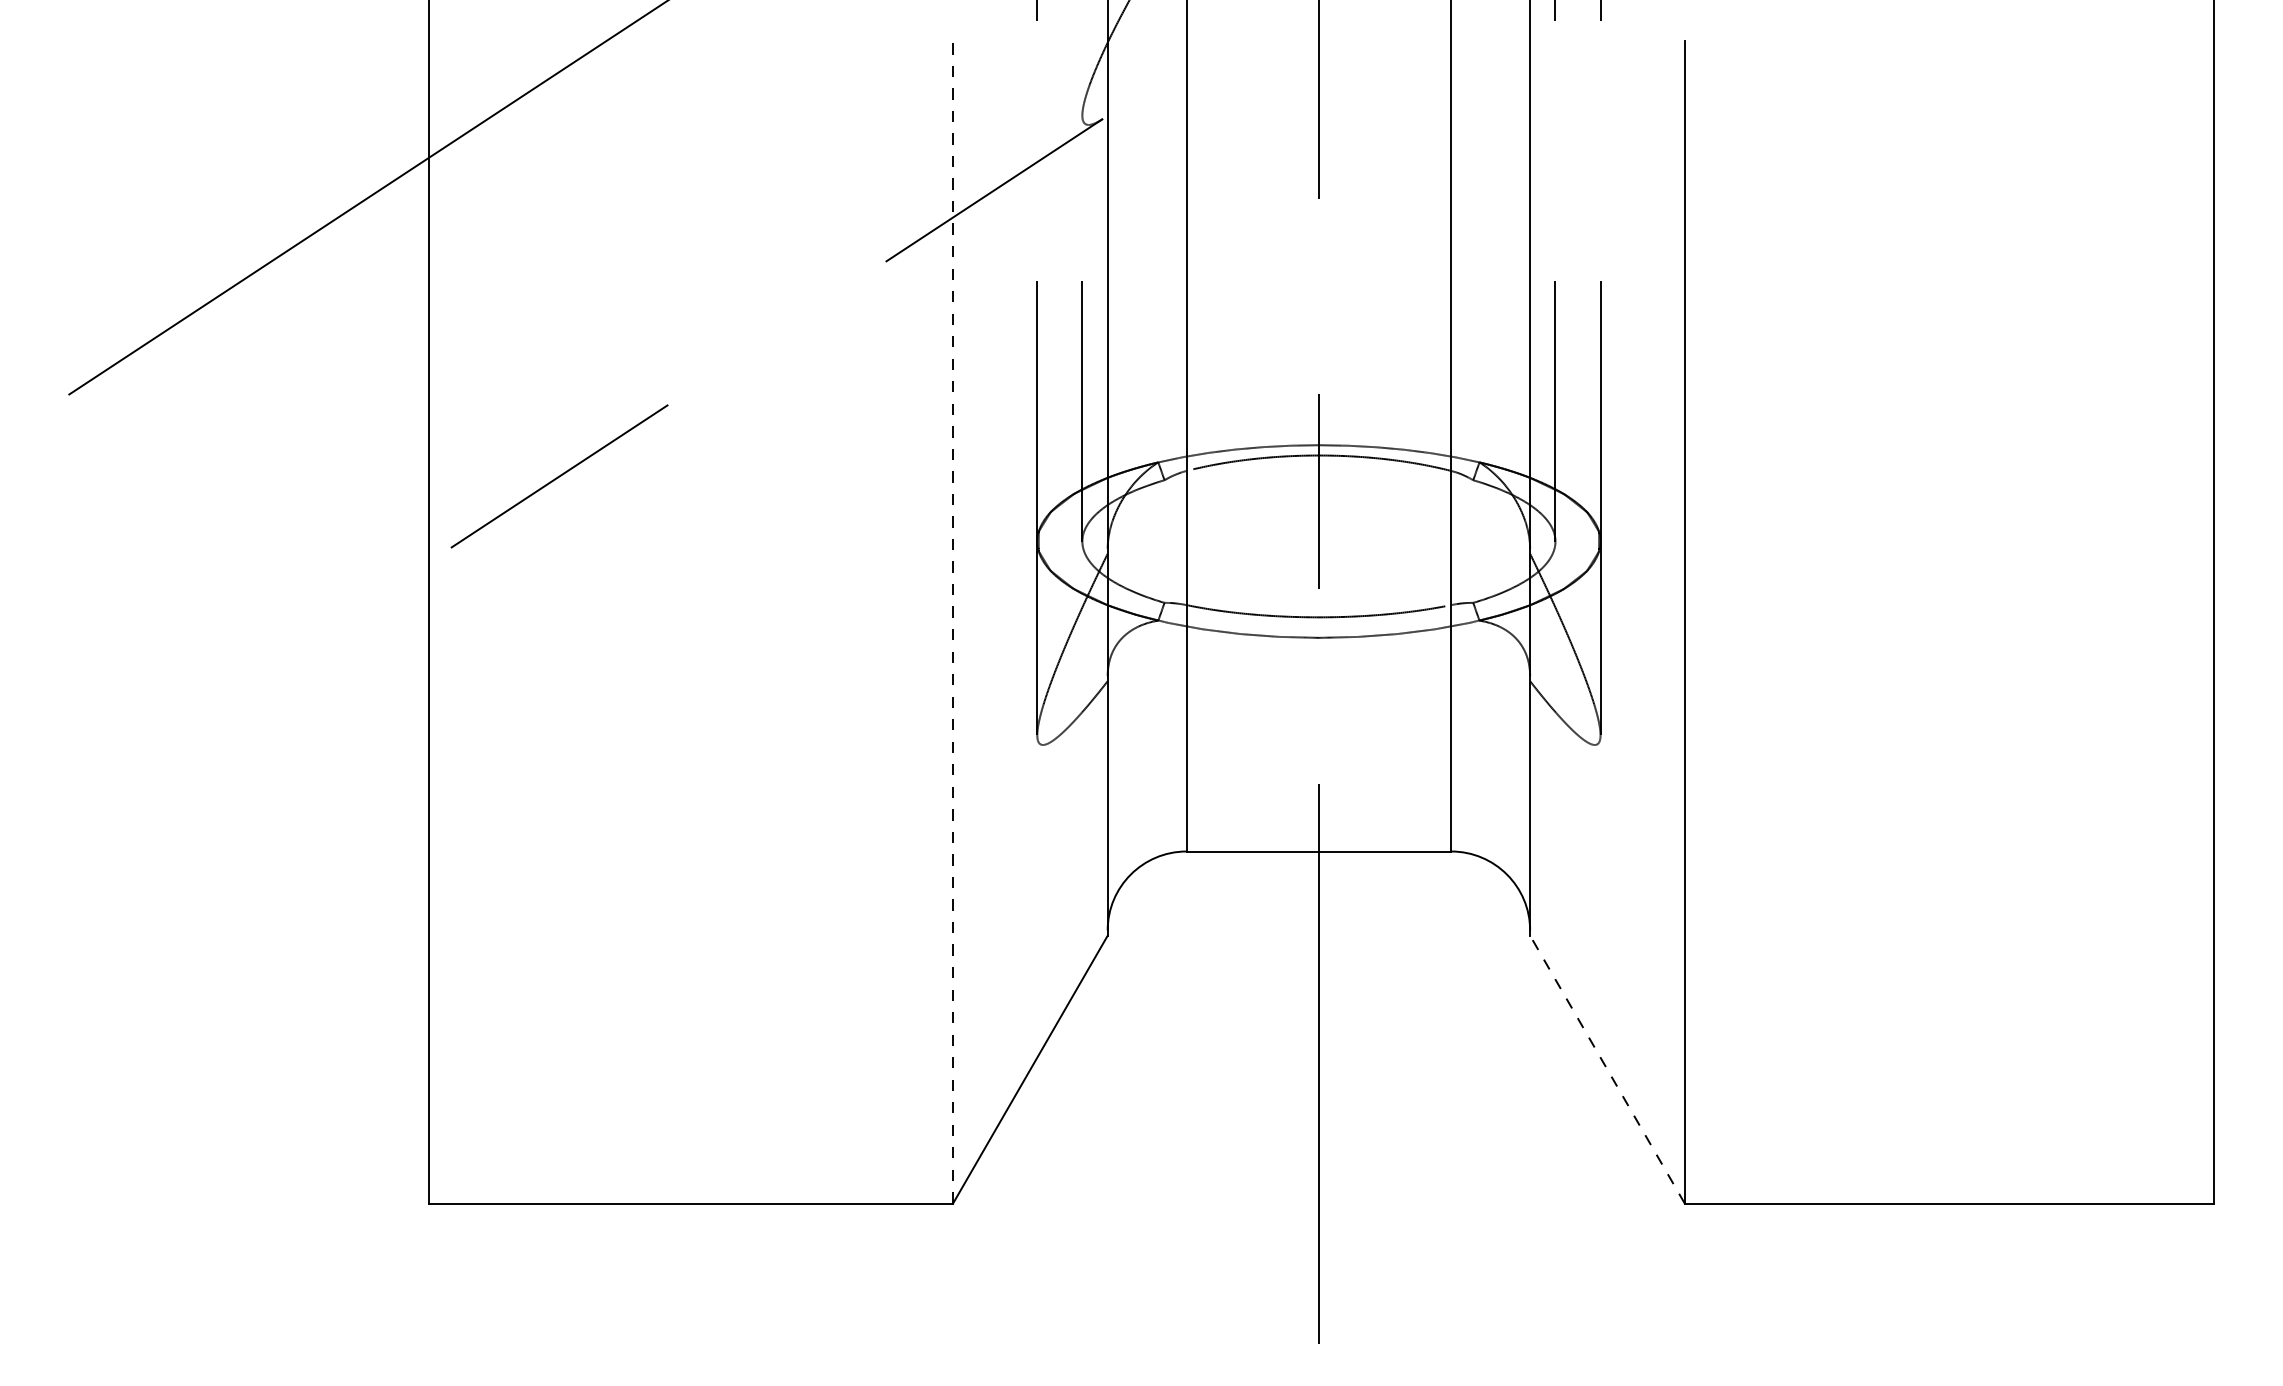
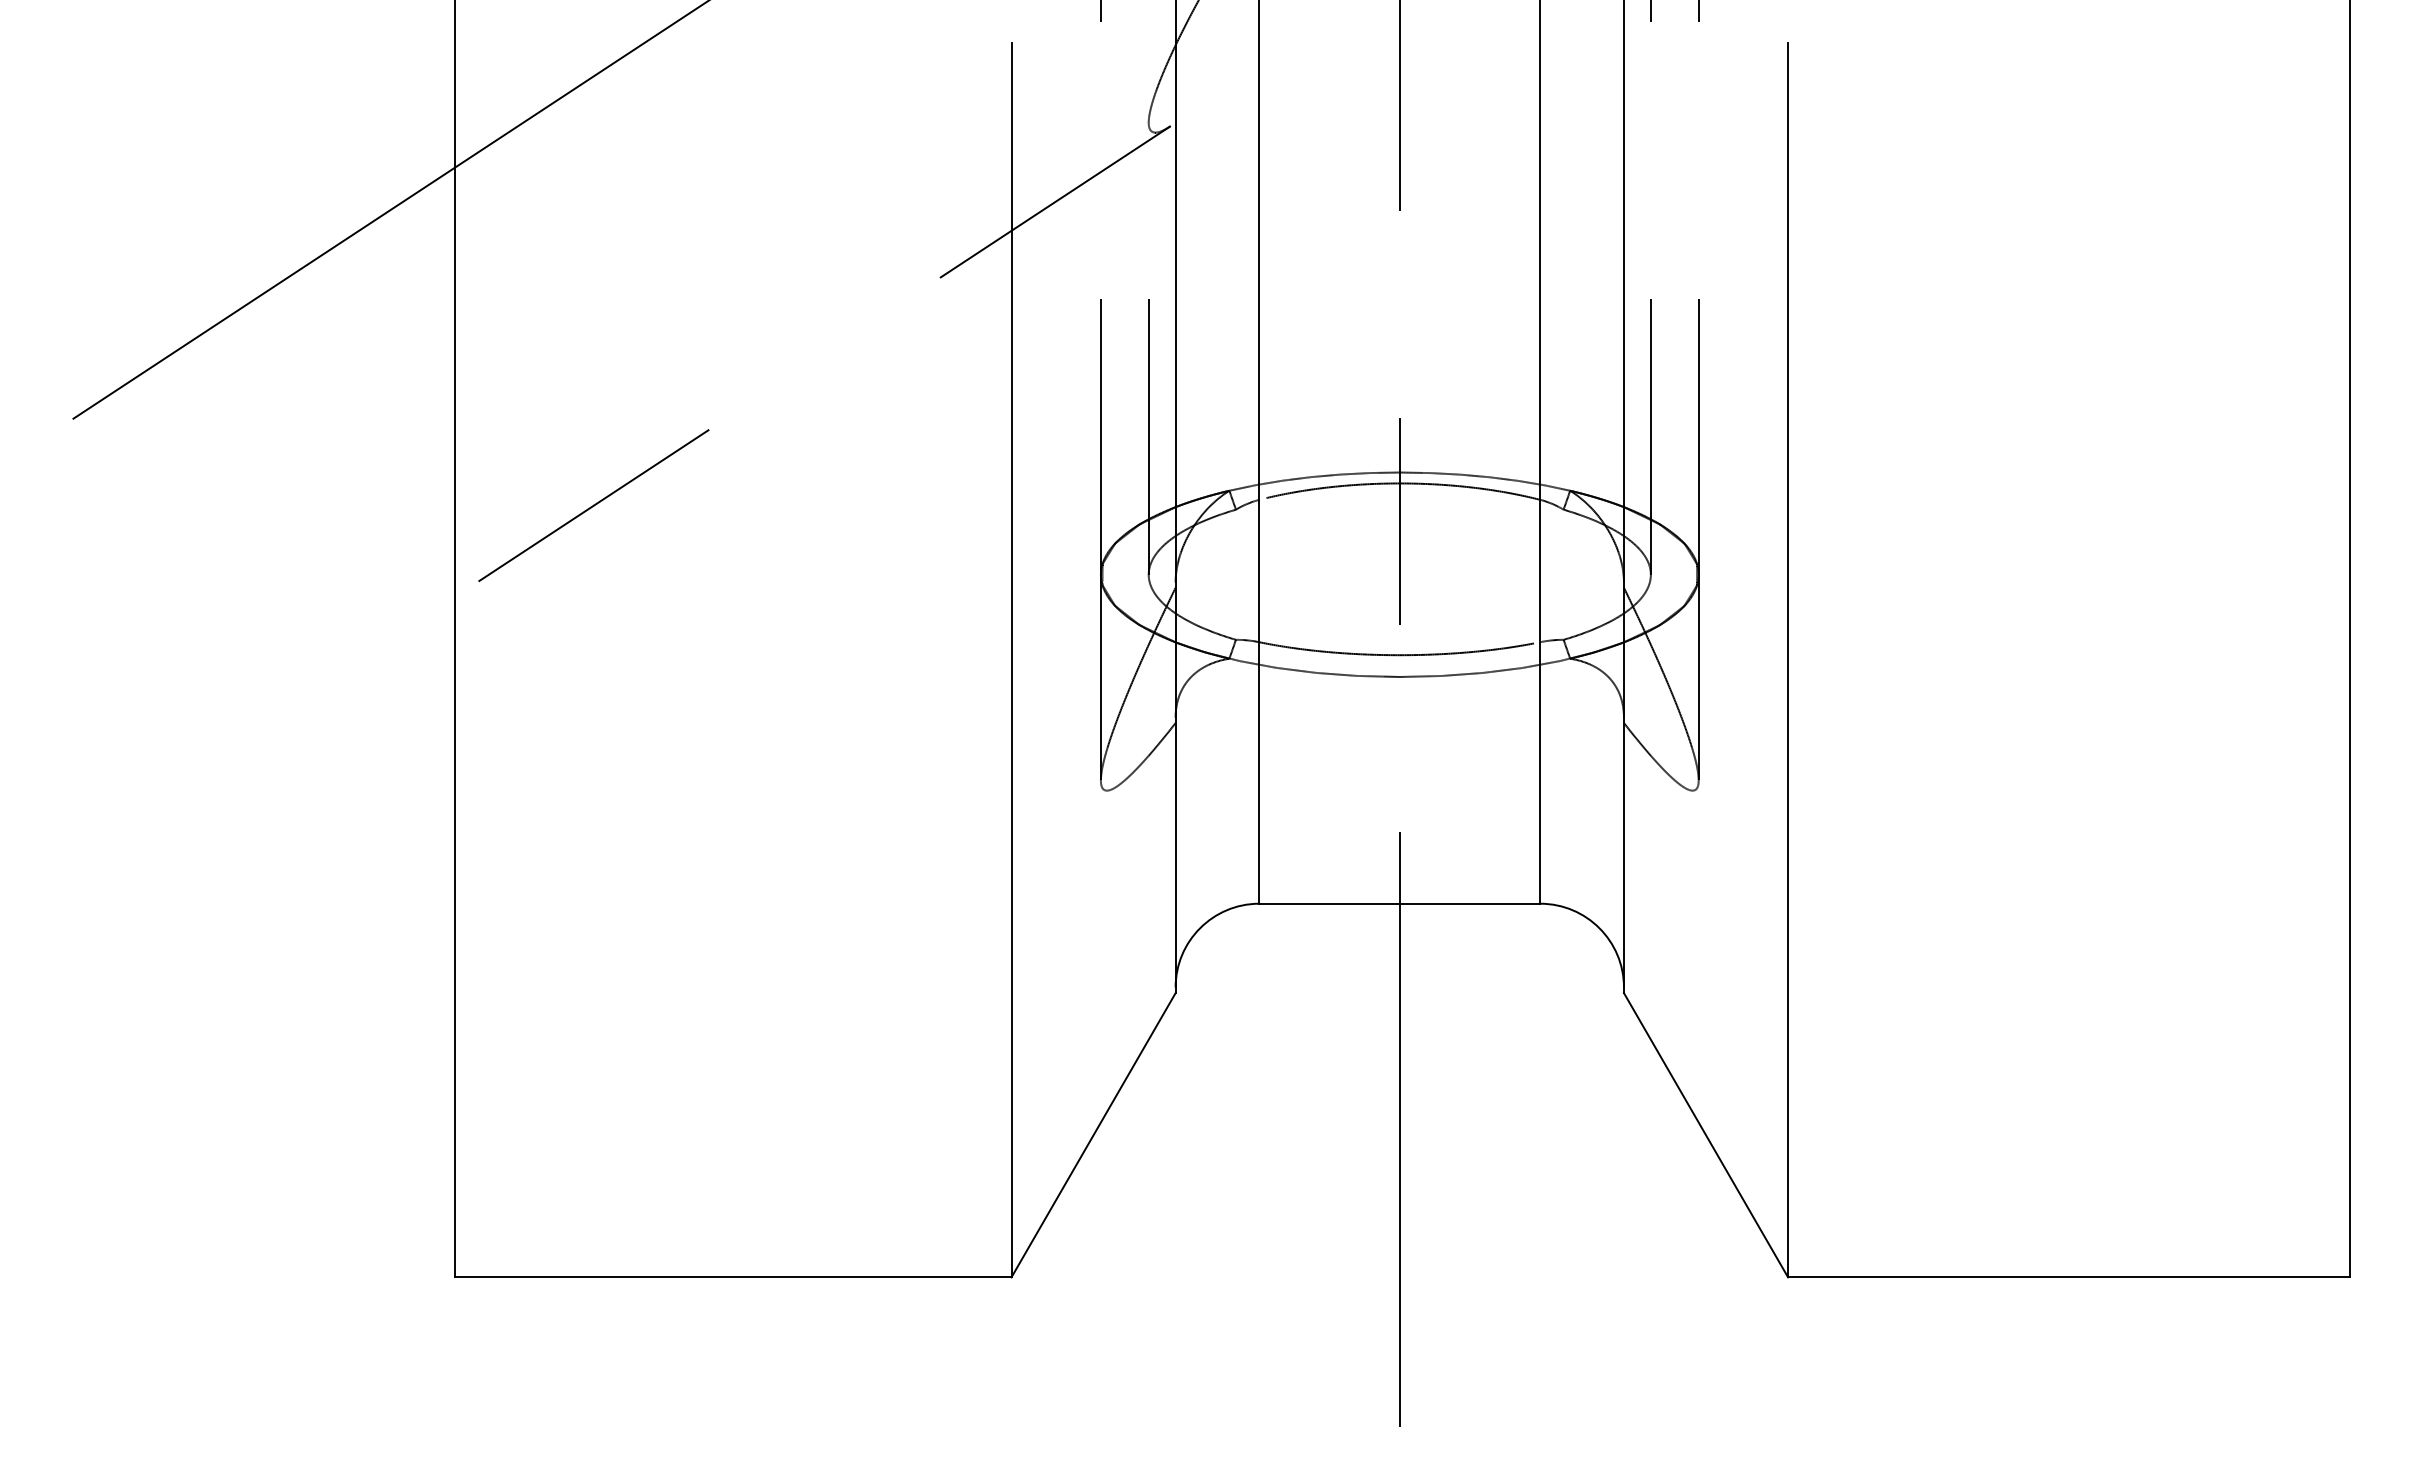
line: (953, 621) -> (1011, 659), dashed -> solid
line: (1606, 1068) -> (1705, 1134), dashed -> solid

